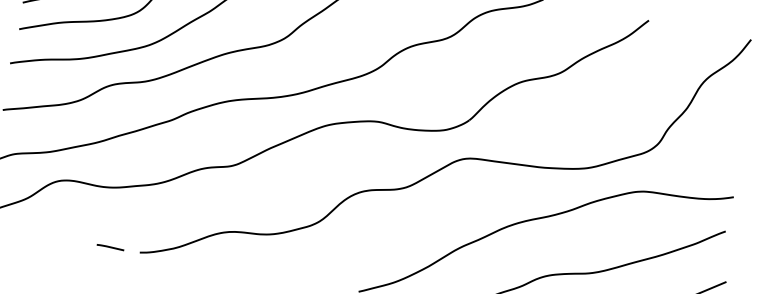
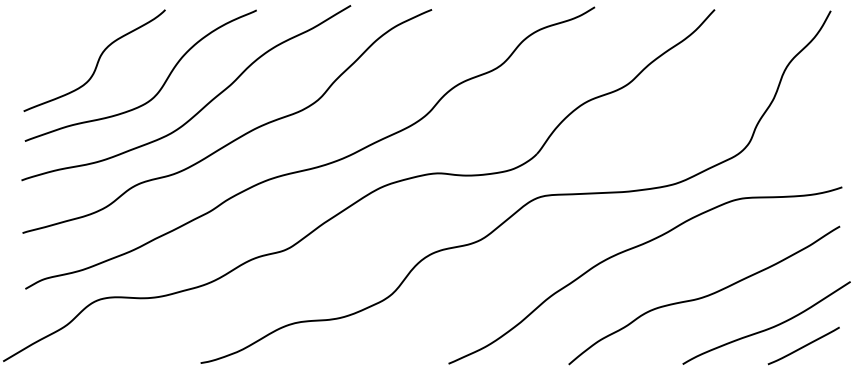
line: (110, 246) -> (167, 362), removed

